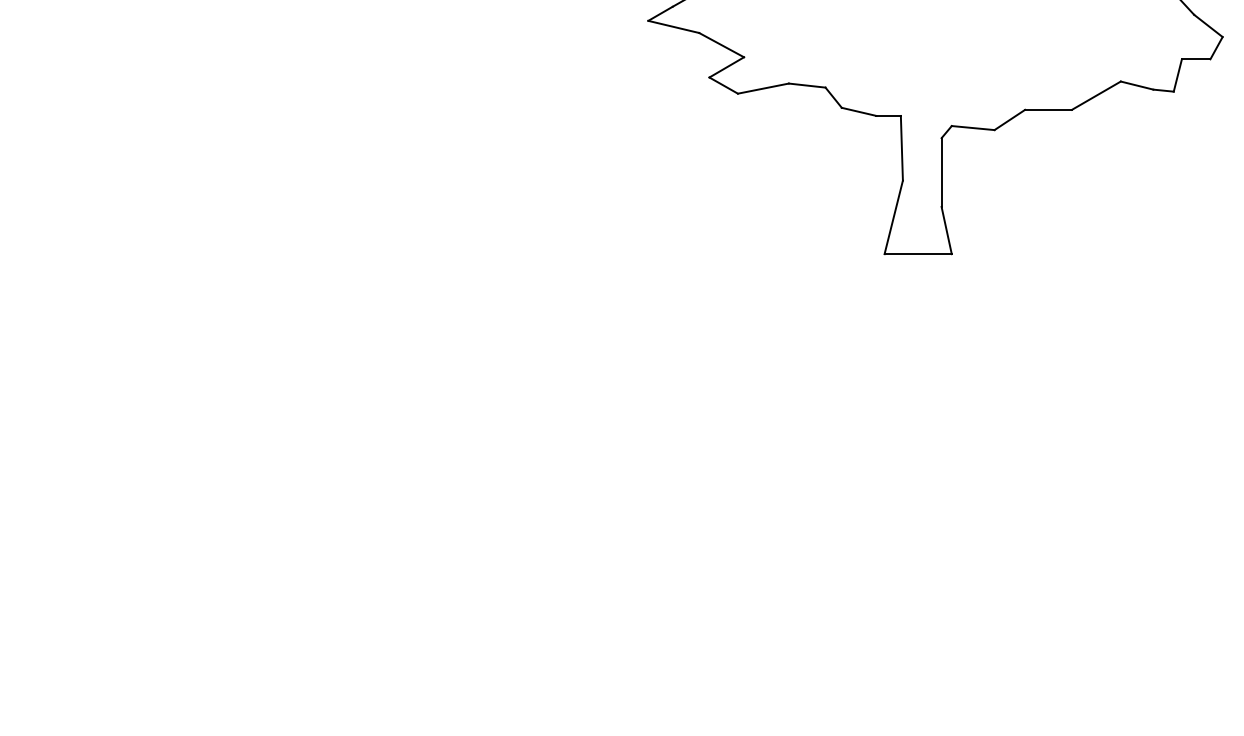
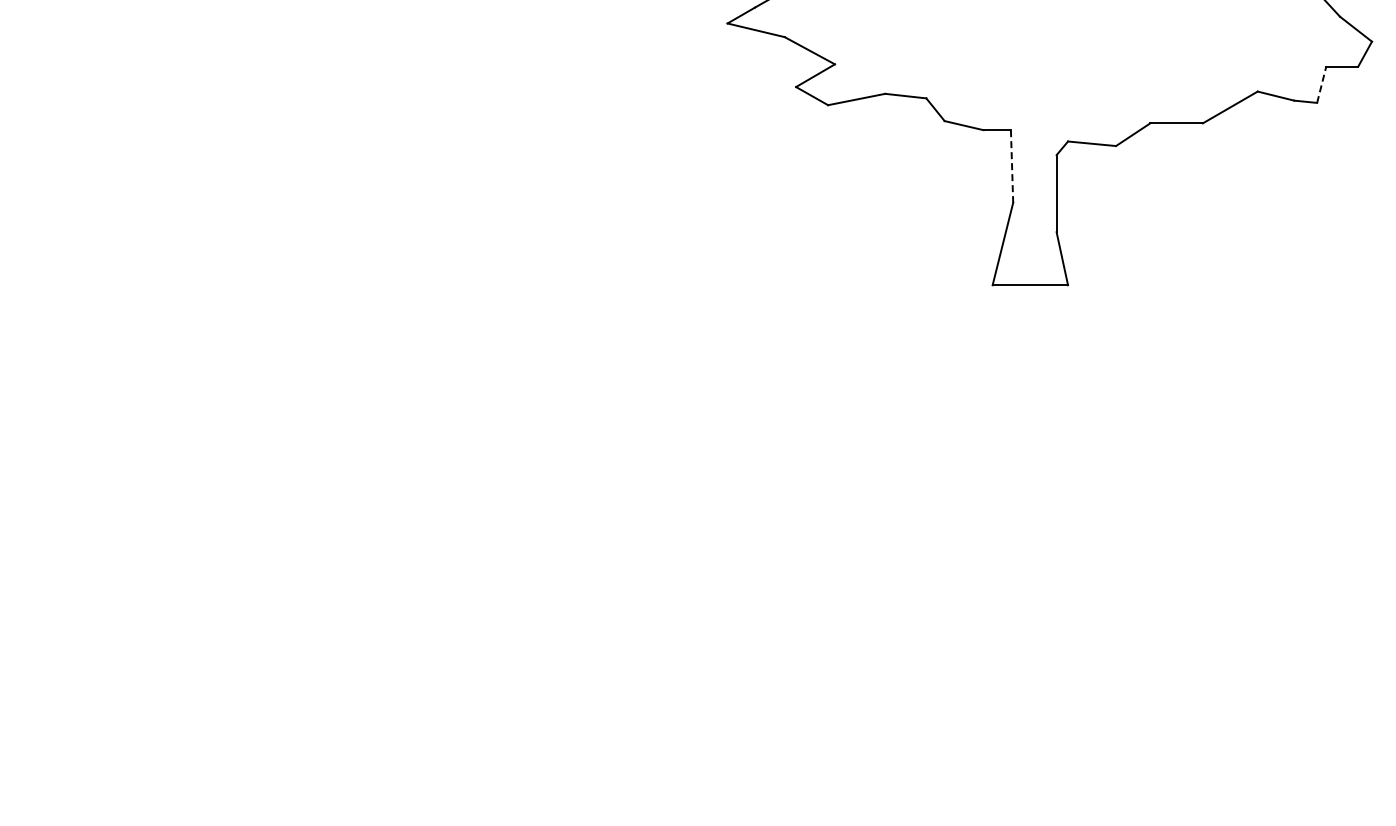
line: (1177, 75) -> (1321, 84), solid -> dashed
line: (902, 148) -> (1012, 166), solid -> dashed

